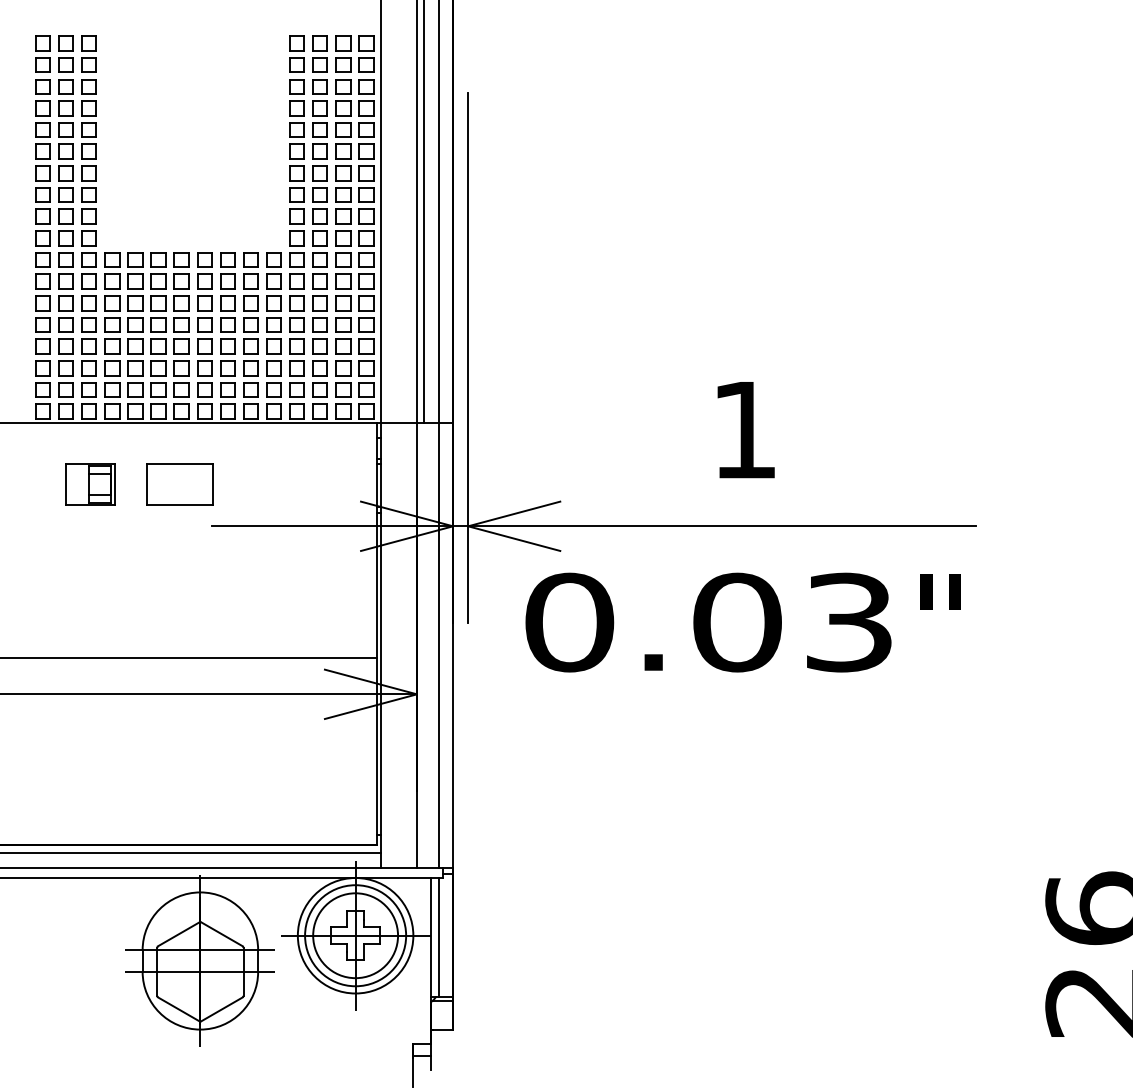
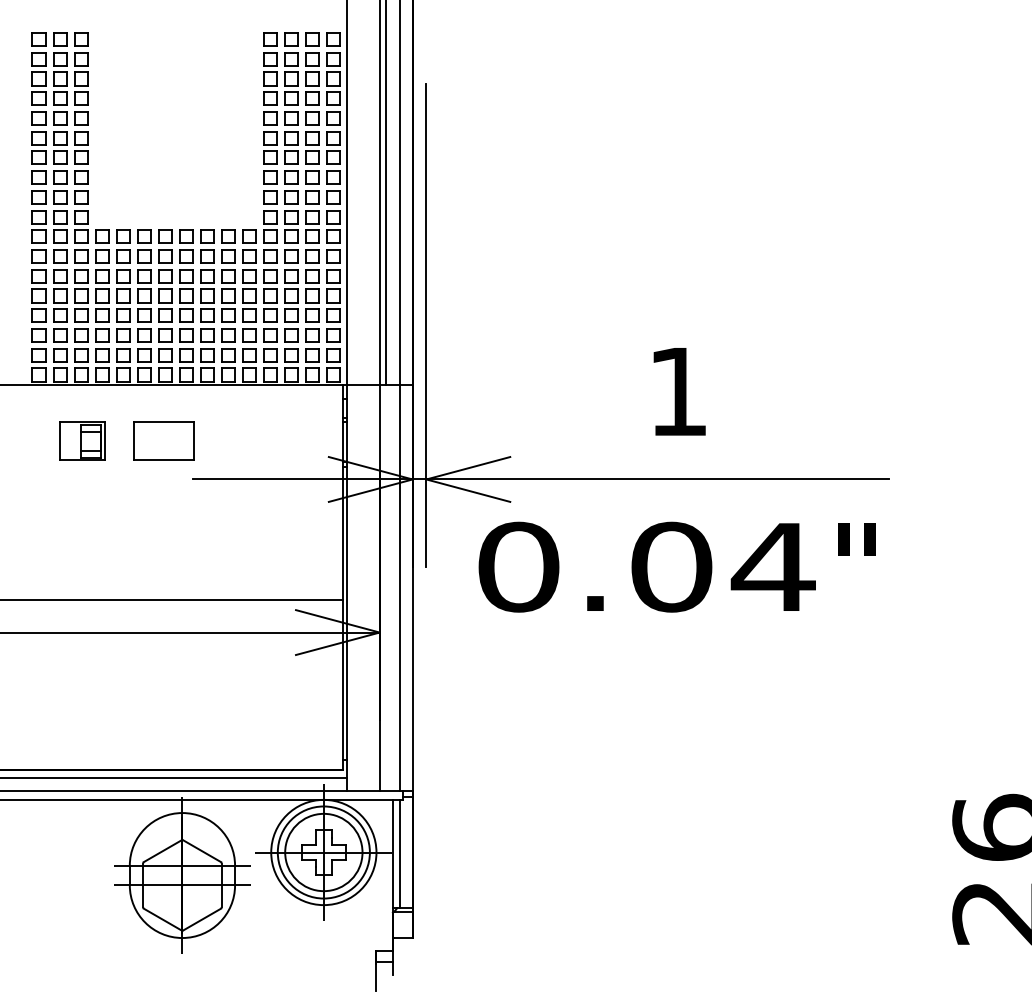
text: (848, 622) -> (772, 567), 0.03 -> 0.04

